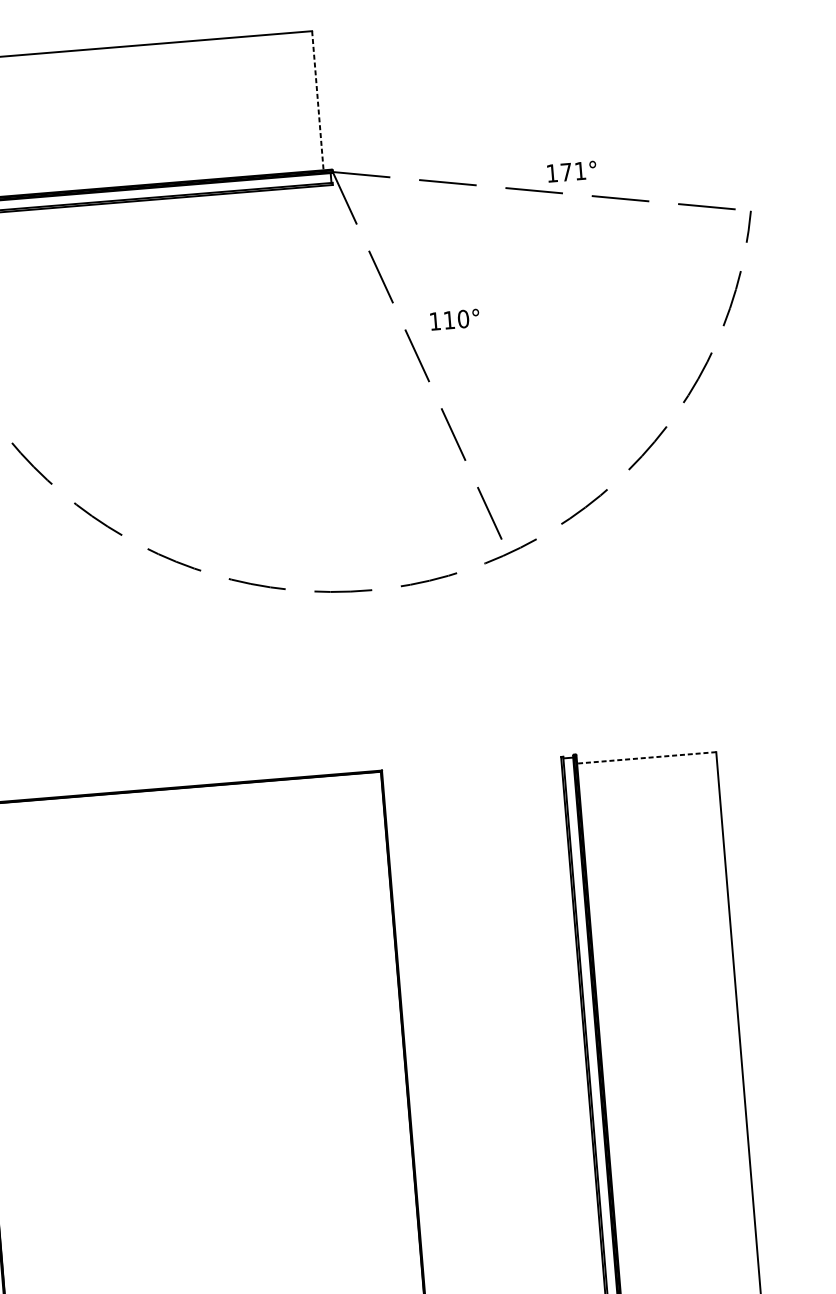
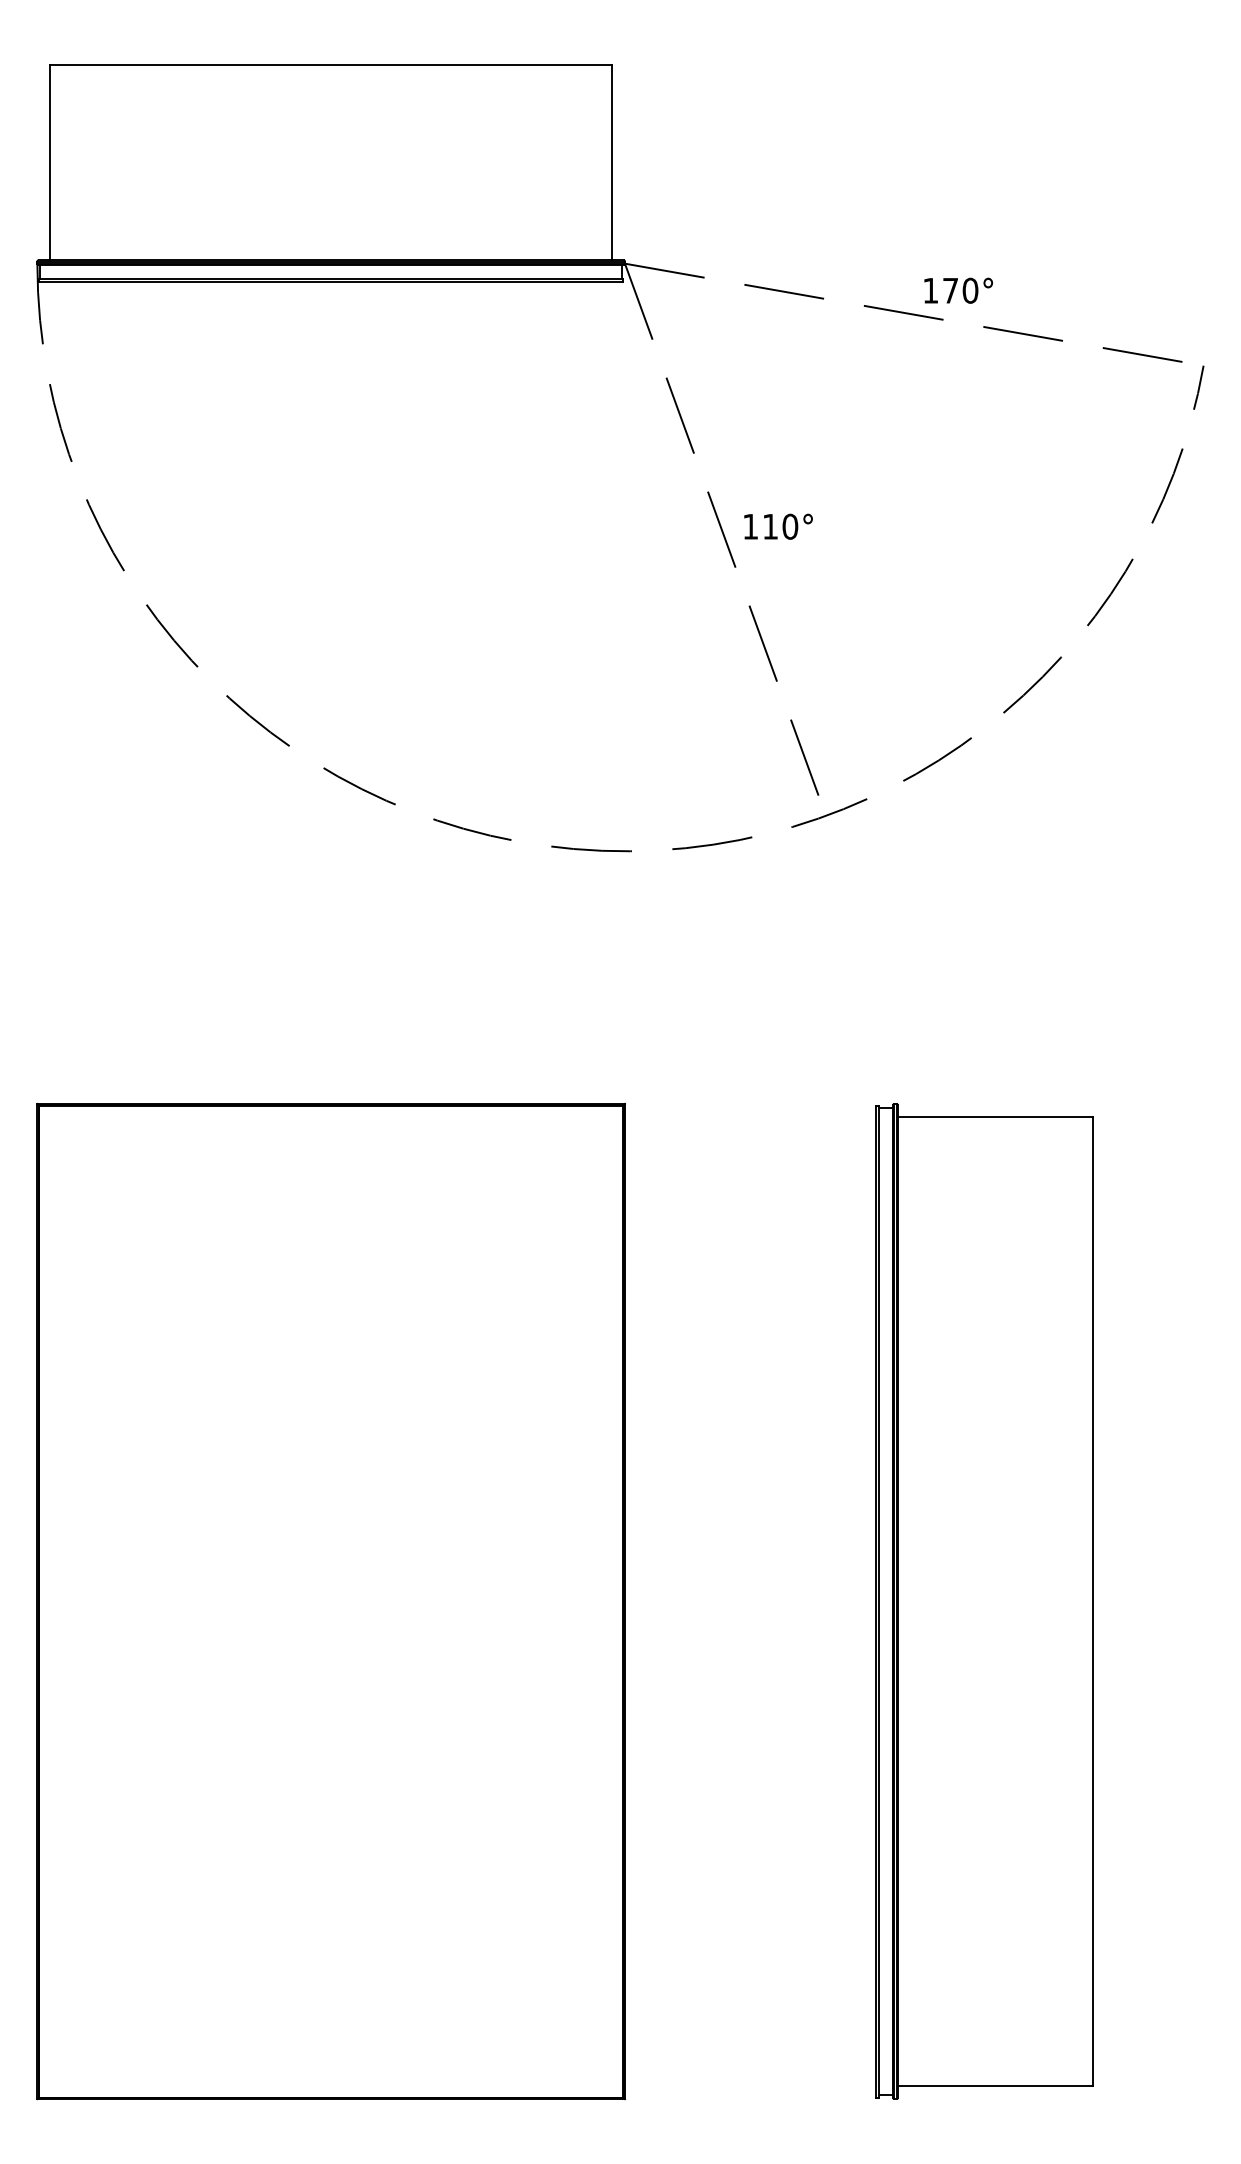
line: (317, 100) -> (612, 162), dashed -> solid
text: (580, 170) -> (970, 290), 171° -> 170°
text: (455, 319) -> (778, 526), moved
line: (646, 757) -> (995, 1116), dashed -> solid

